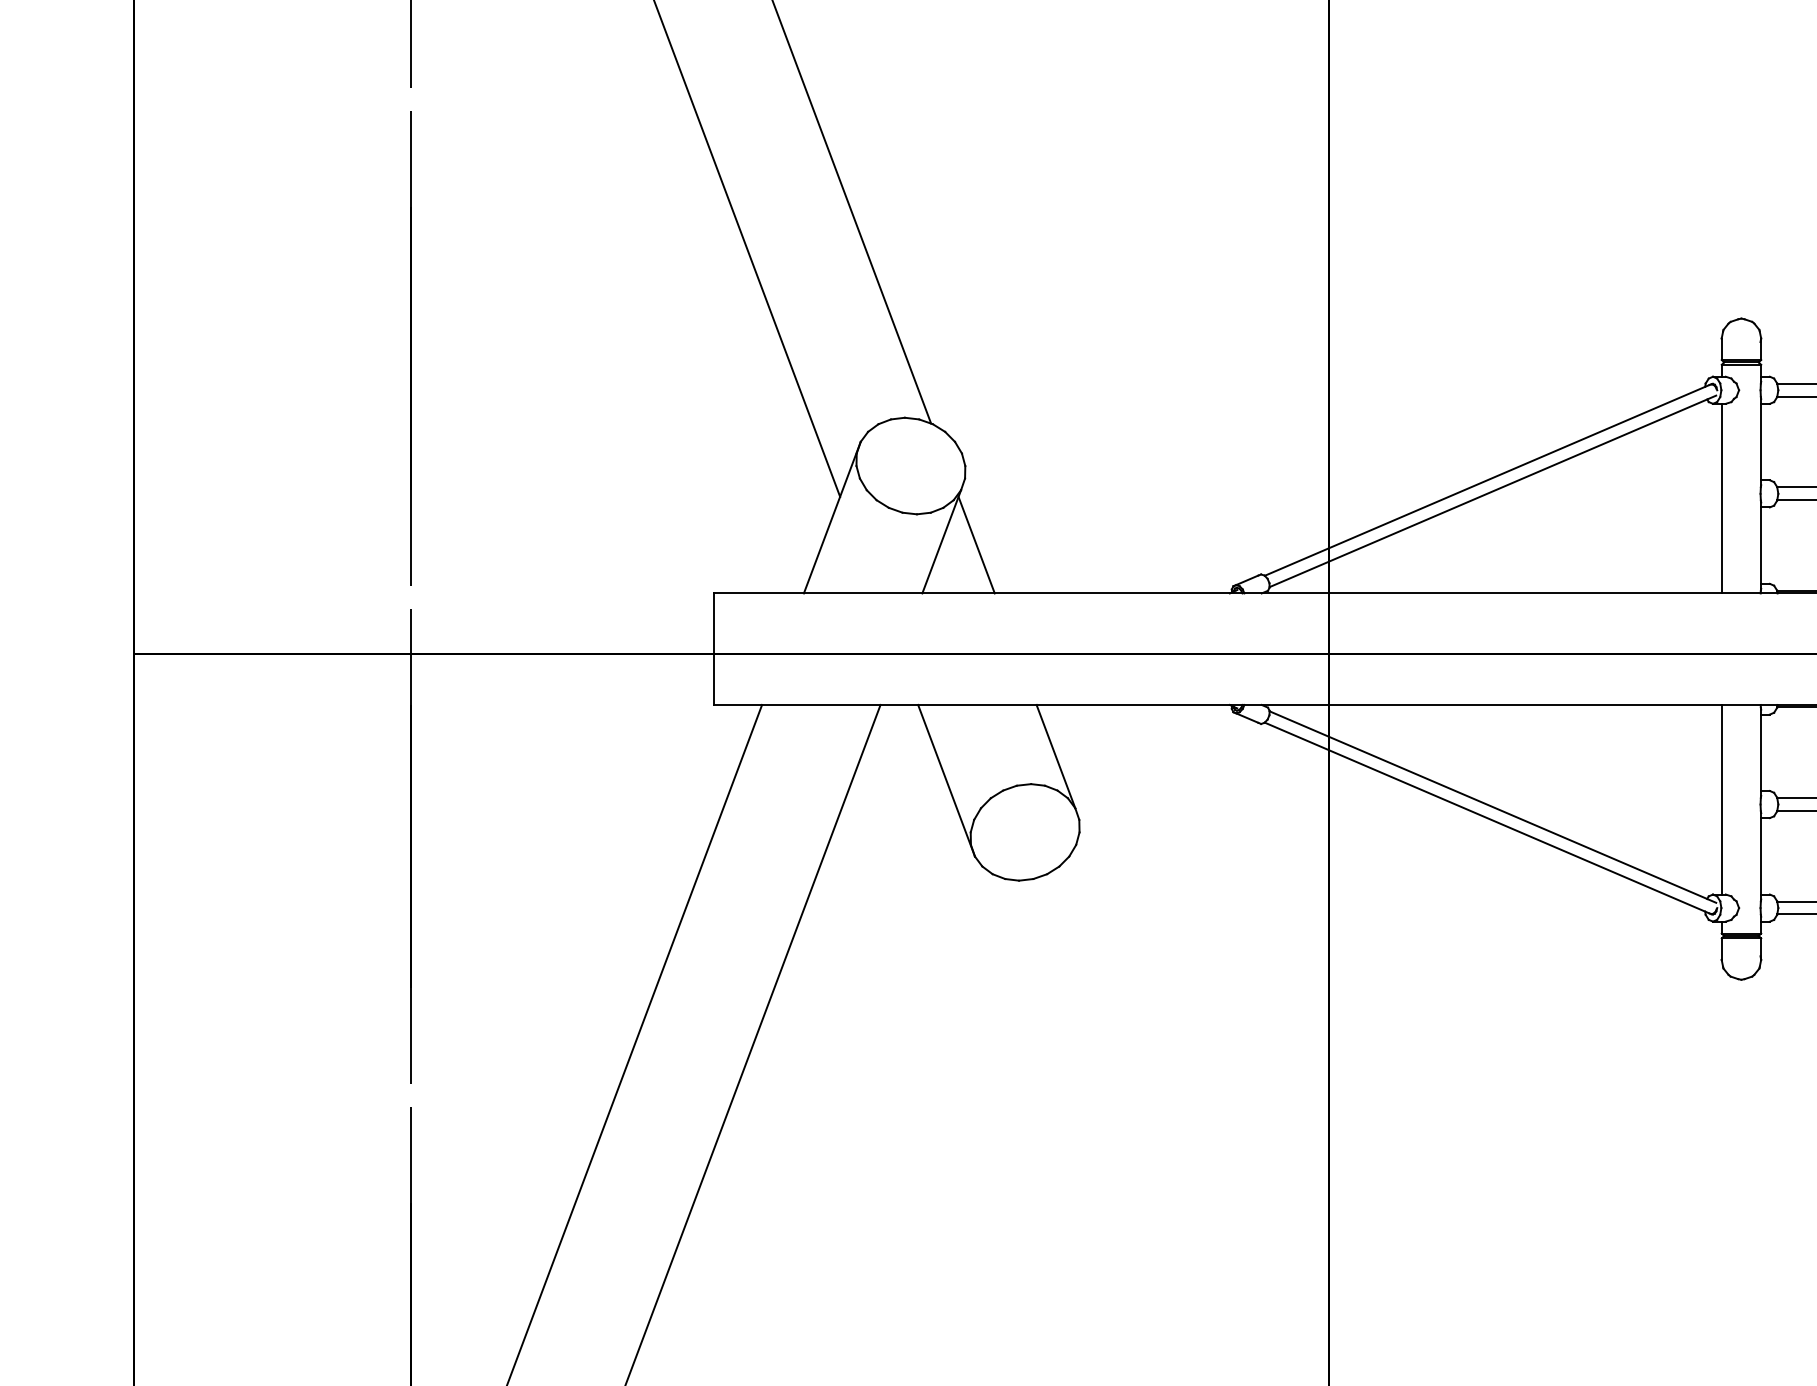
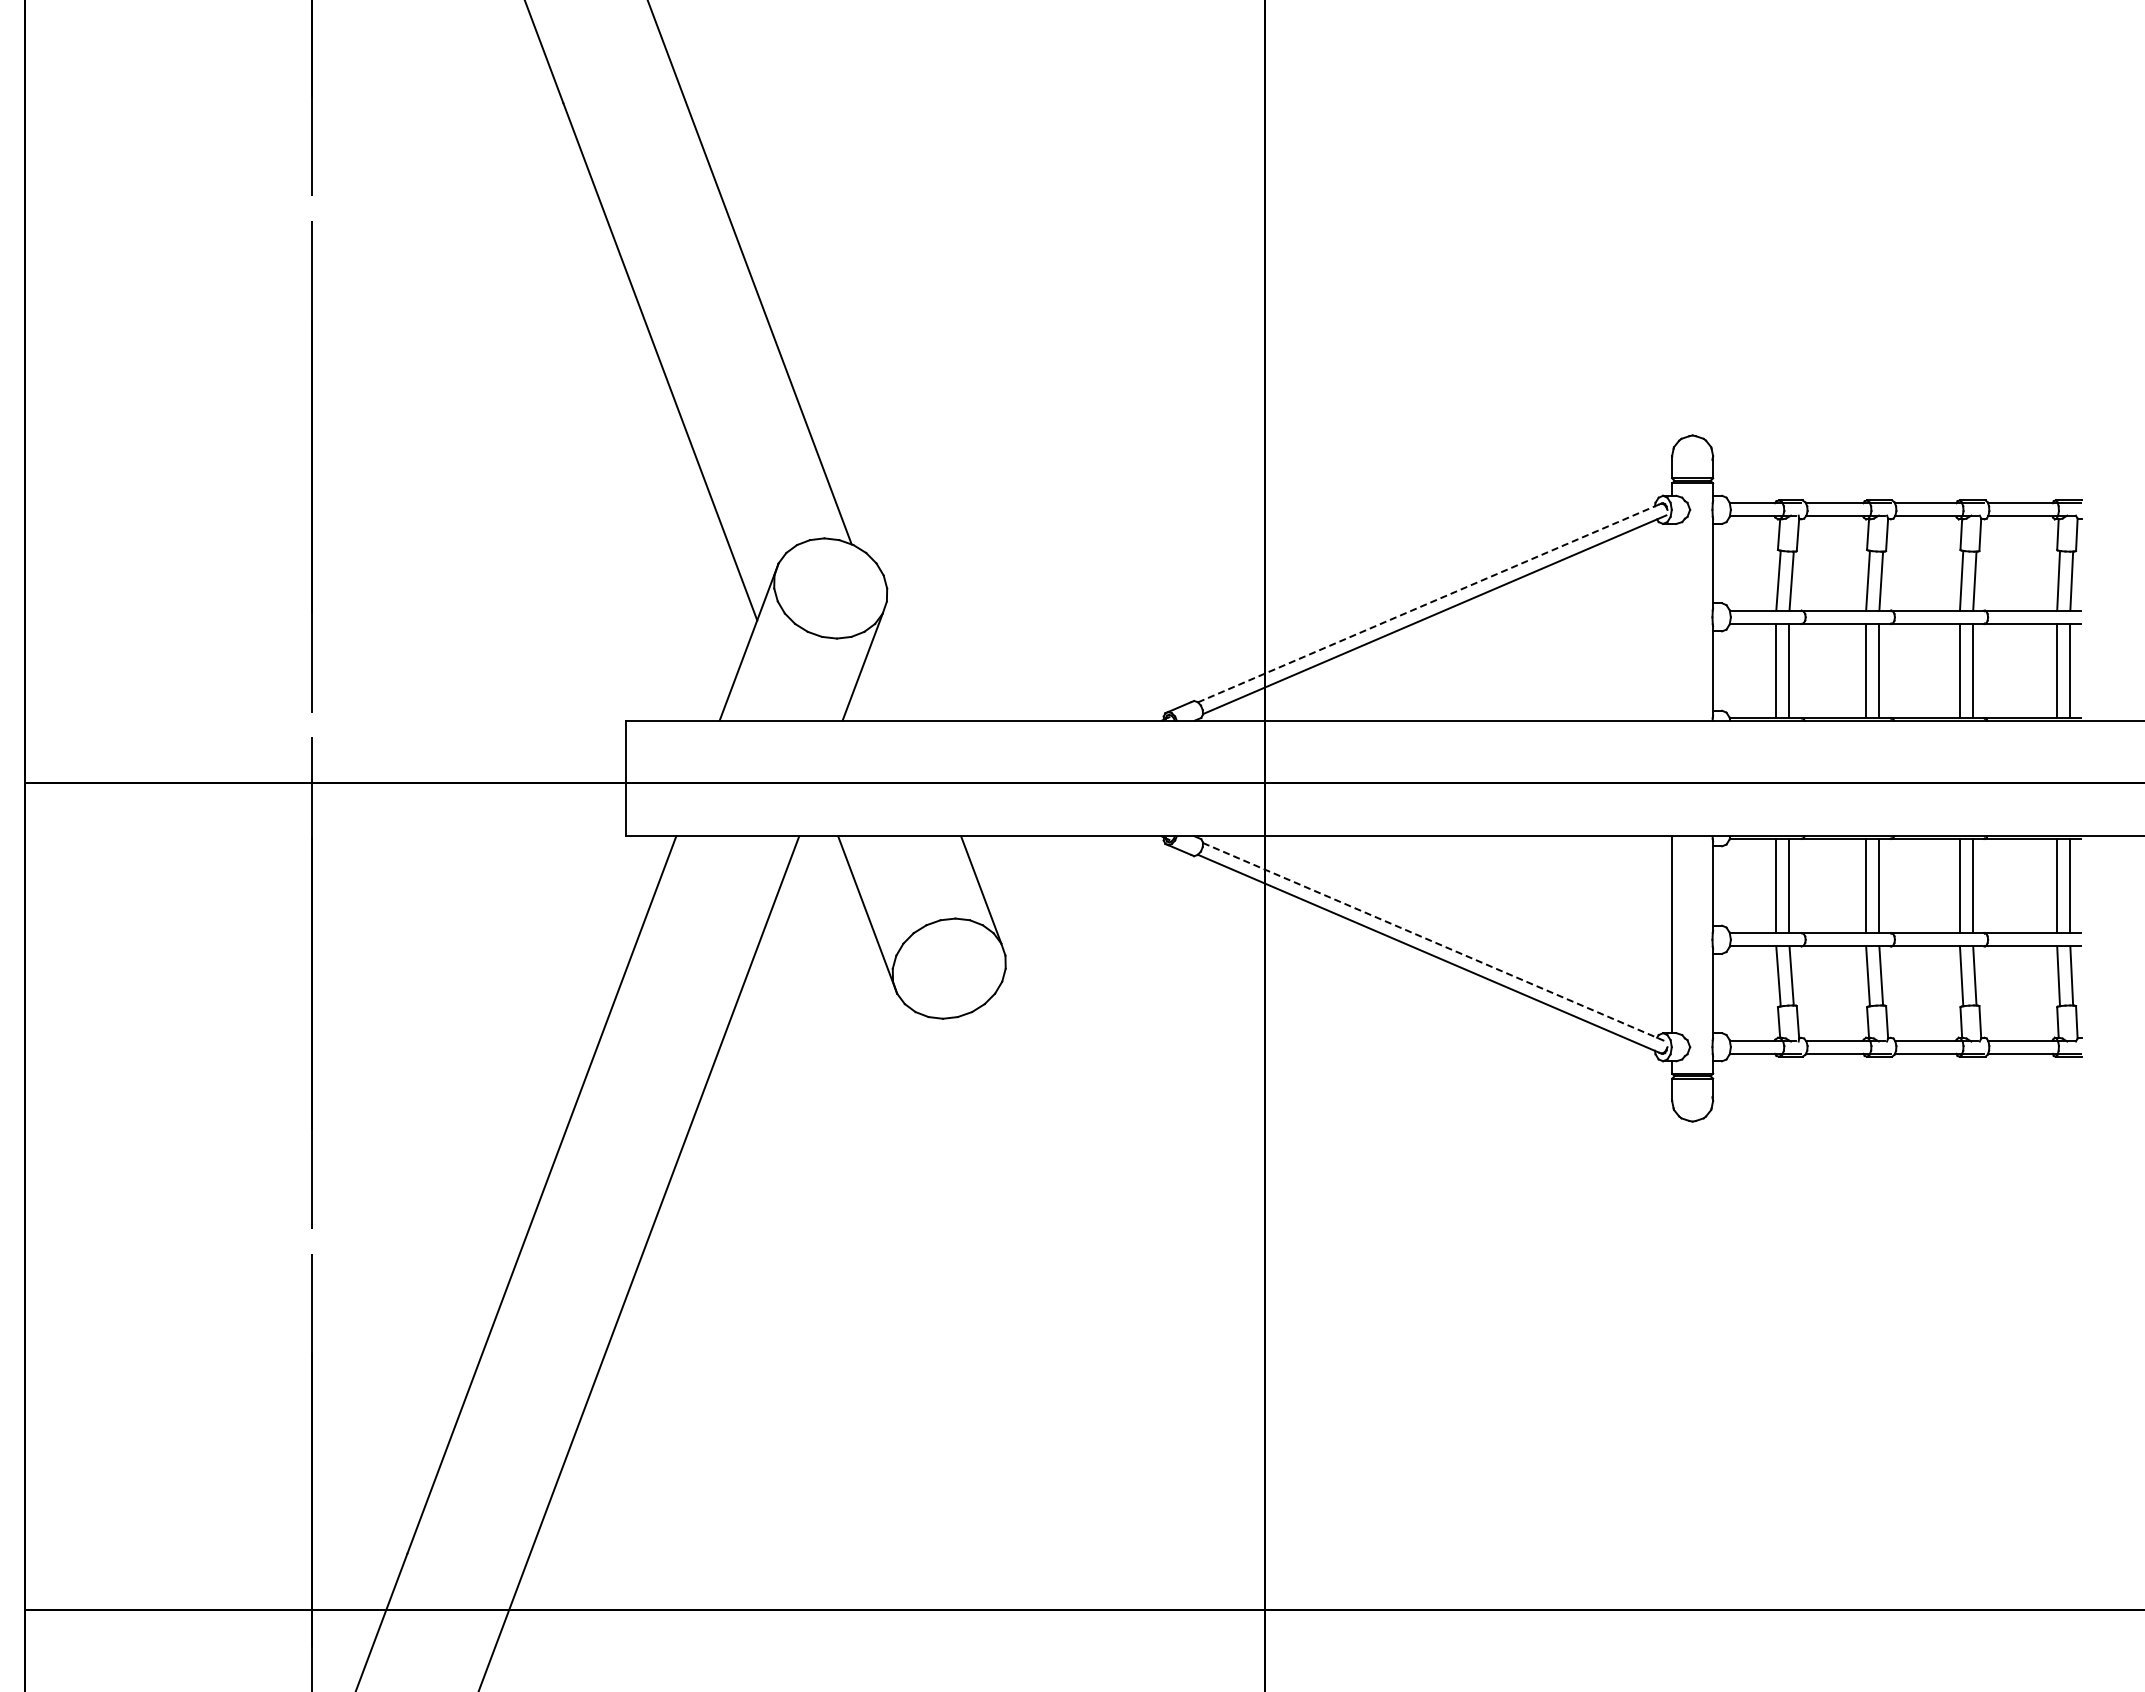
line: (1487, 480) -> (1429, 603), solid -> dashed
line: (1722, 497) -> (1672, 621), removed
line: (976, 545) -> (898, 670), removed
line: (1493, 807) -> (1435, 942), solid -> dashed

